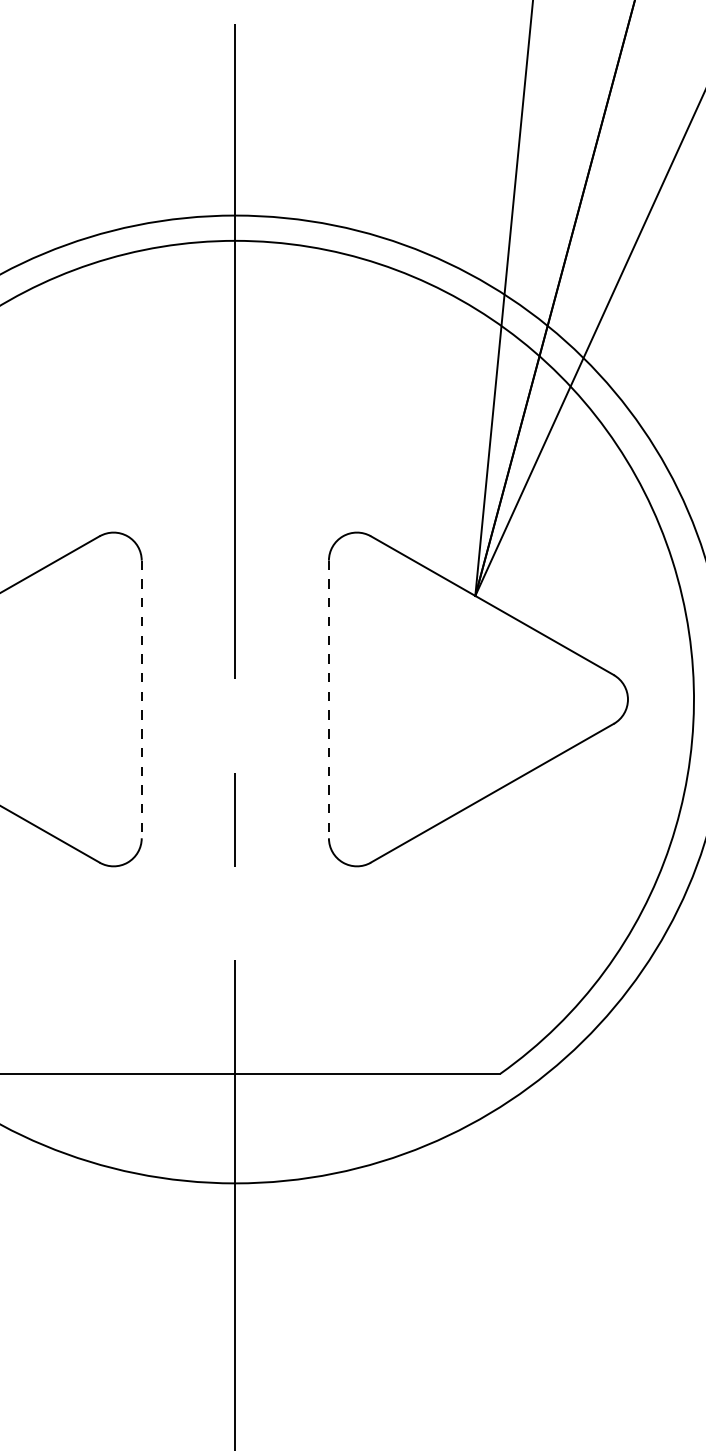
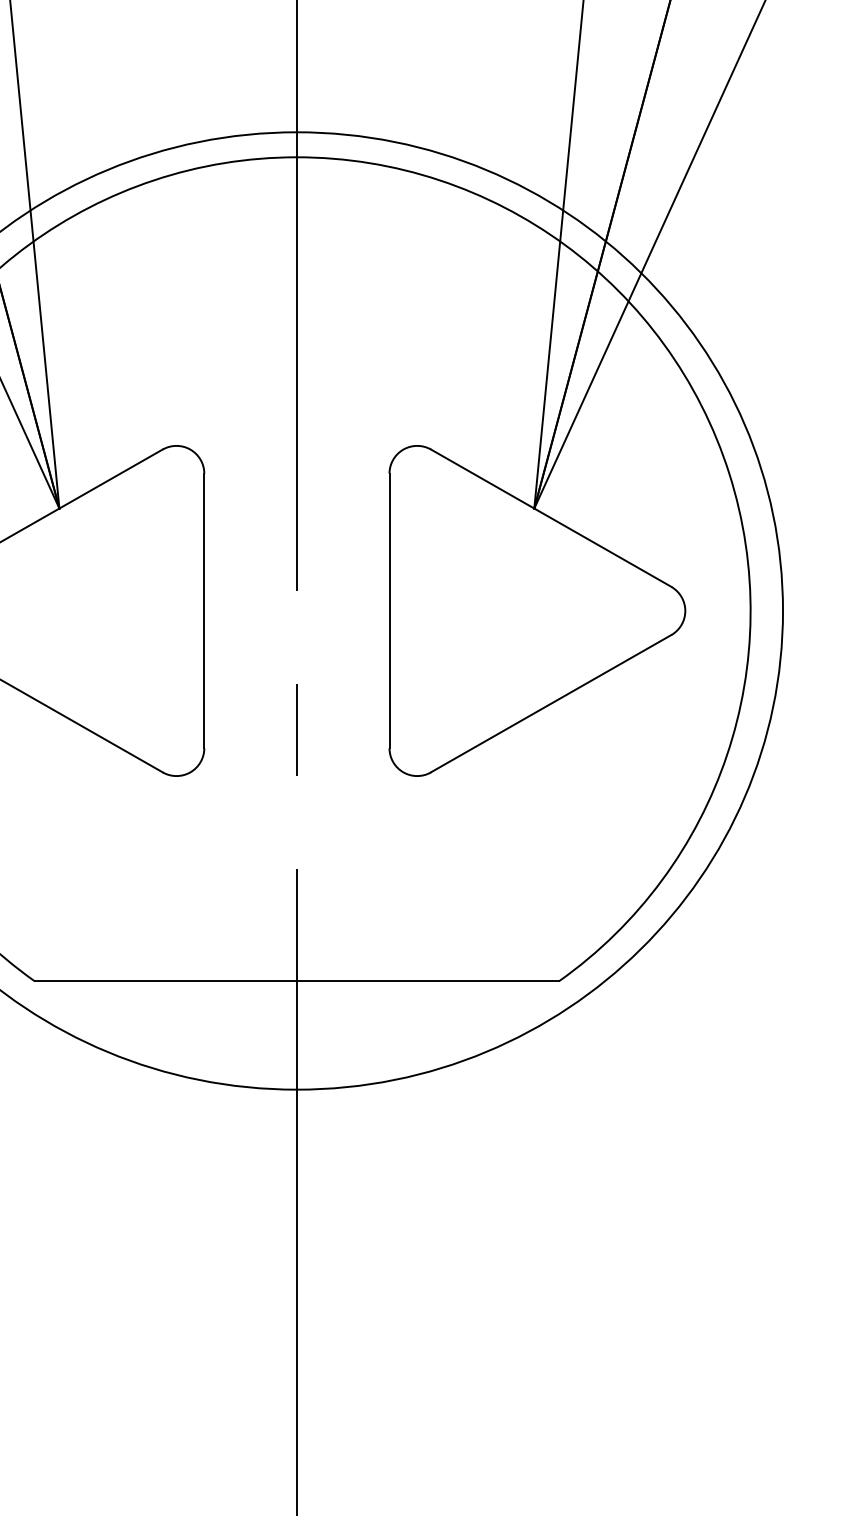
line: (141, 700) -> (204, 611), dashed -> solid
line: (328, 700) -> (389, 611), dashed -> solid

